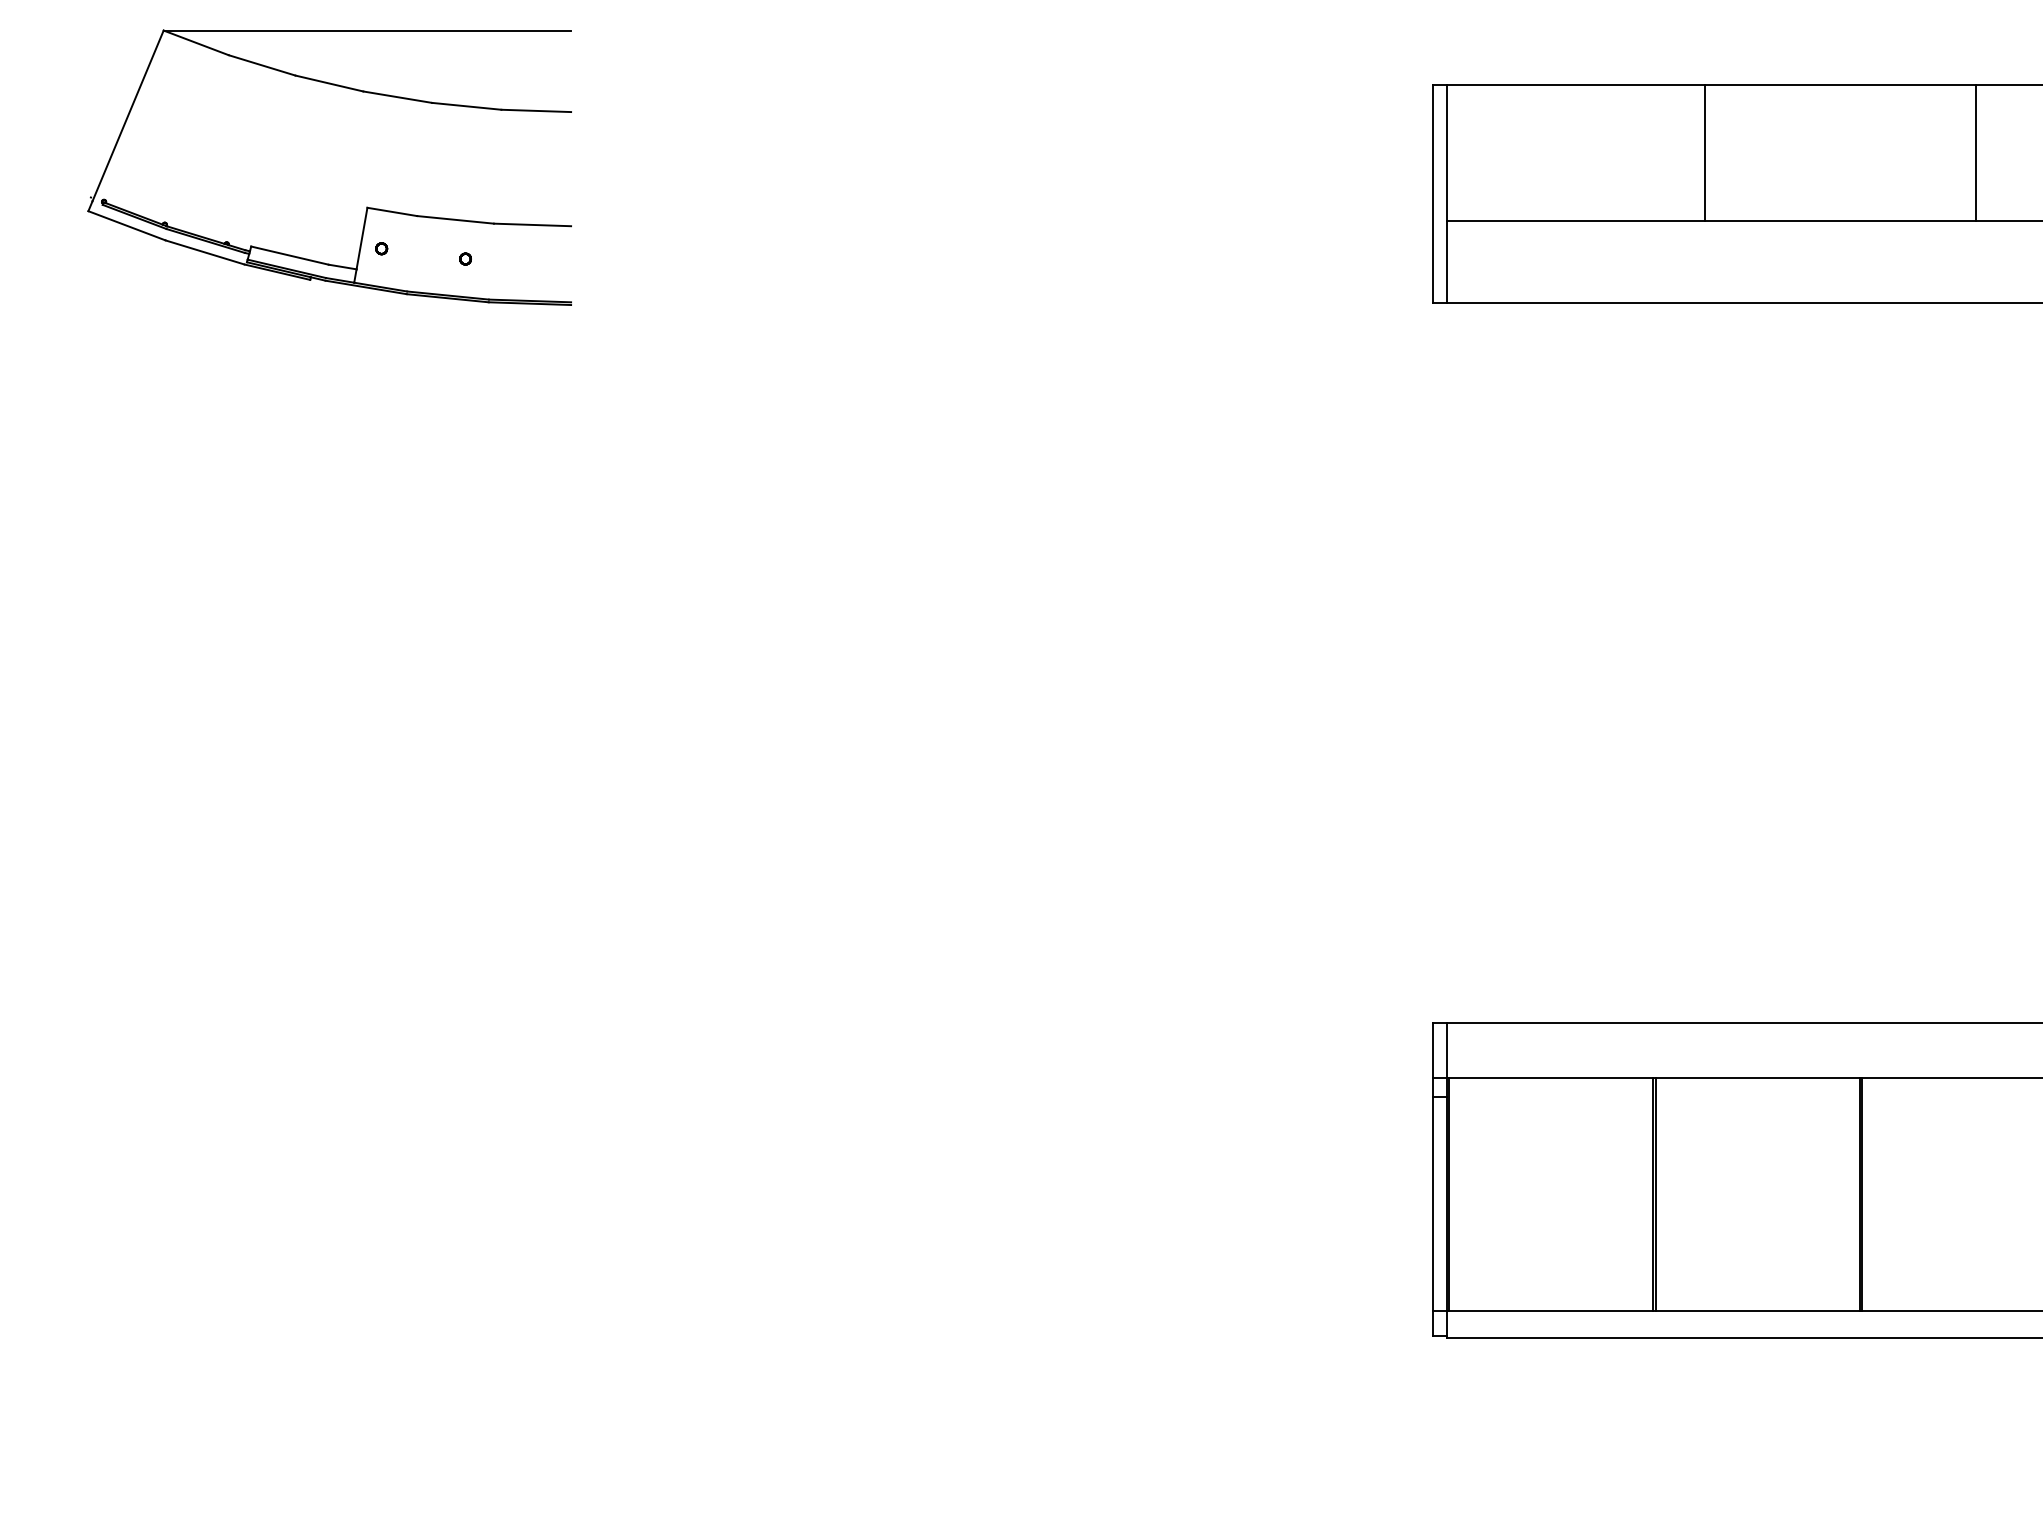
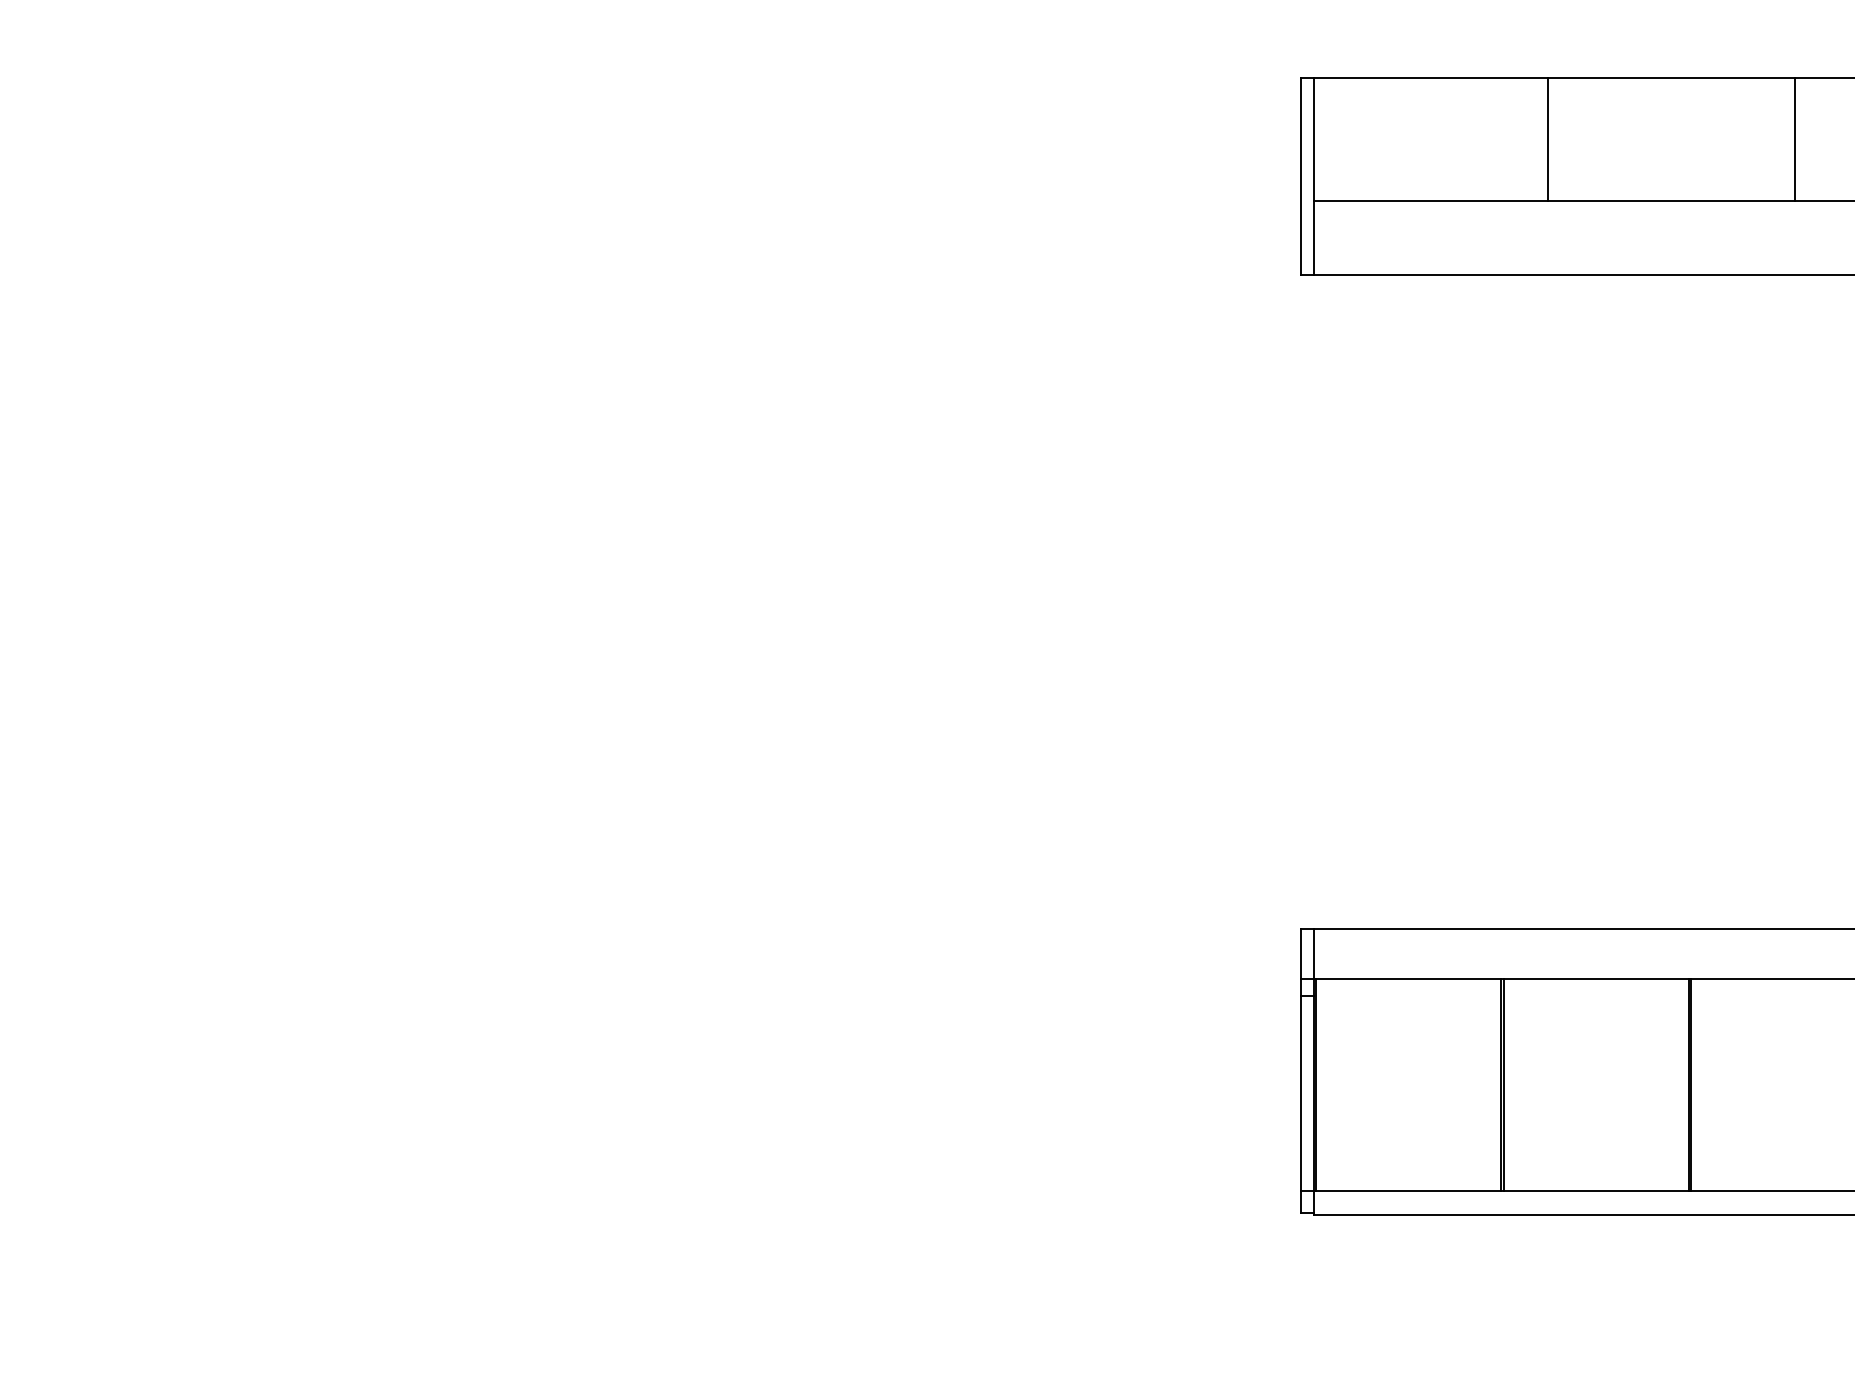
part: (366, 206) -> (332, 187), removed

